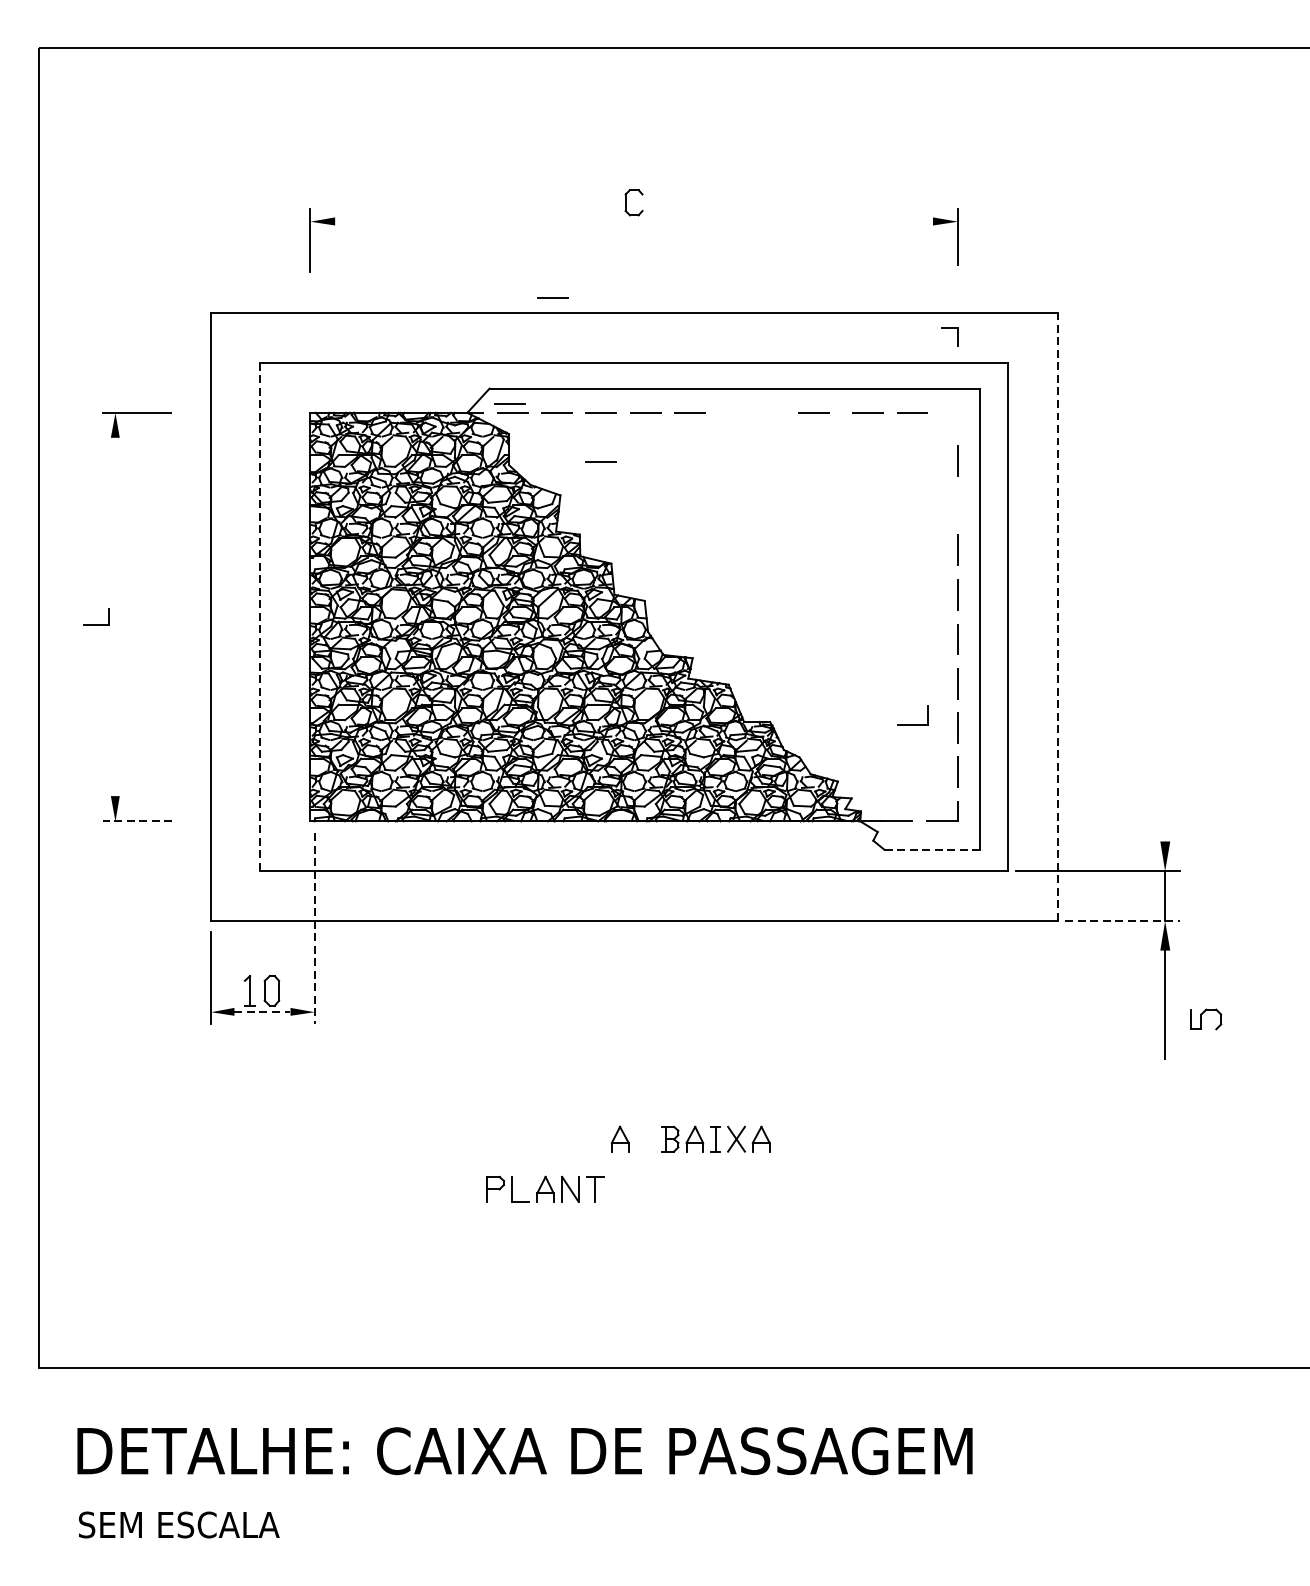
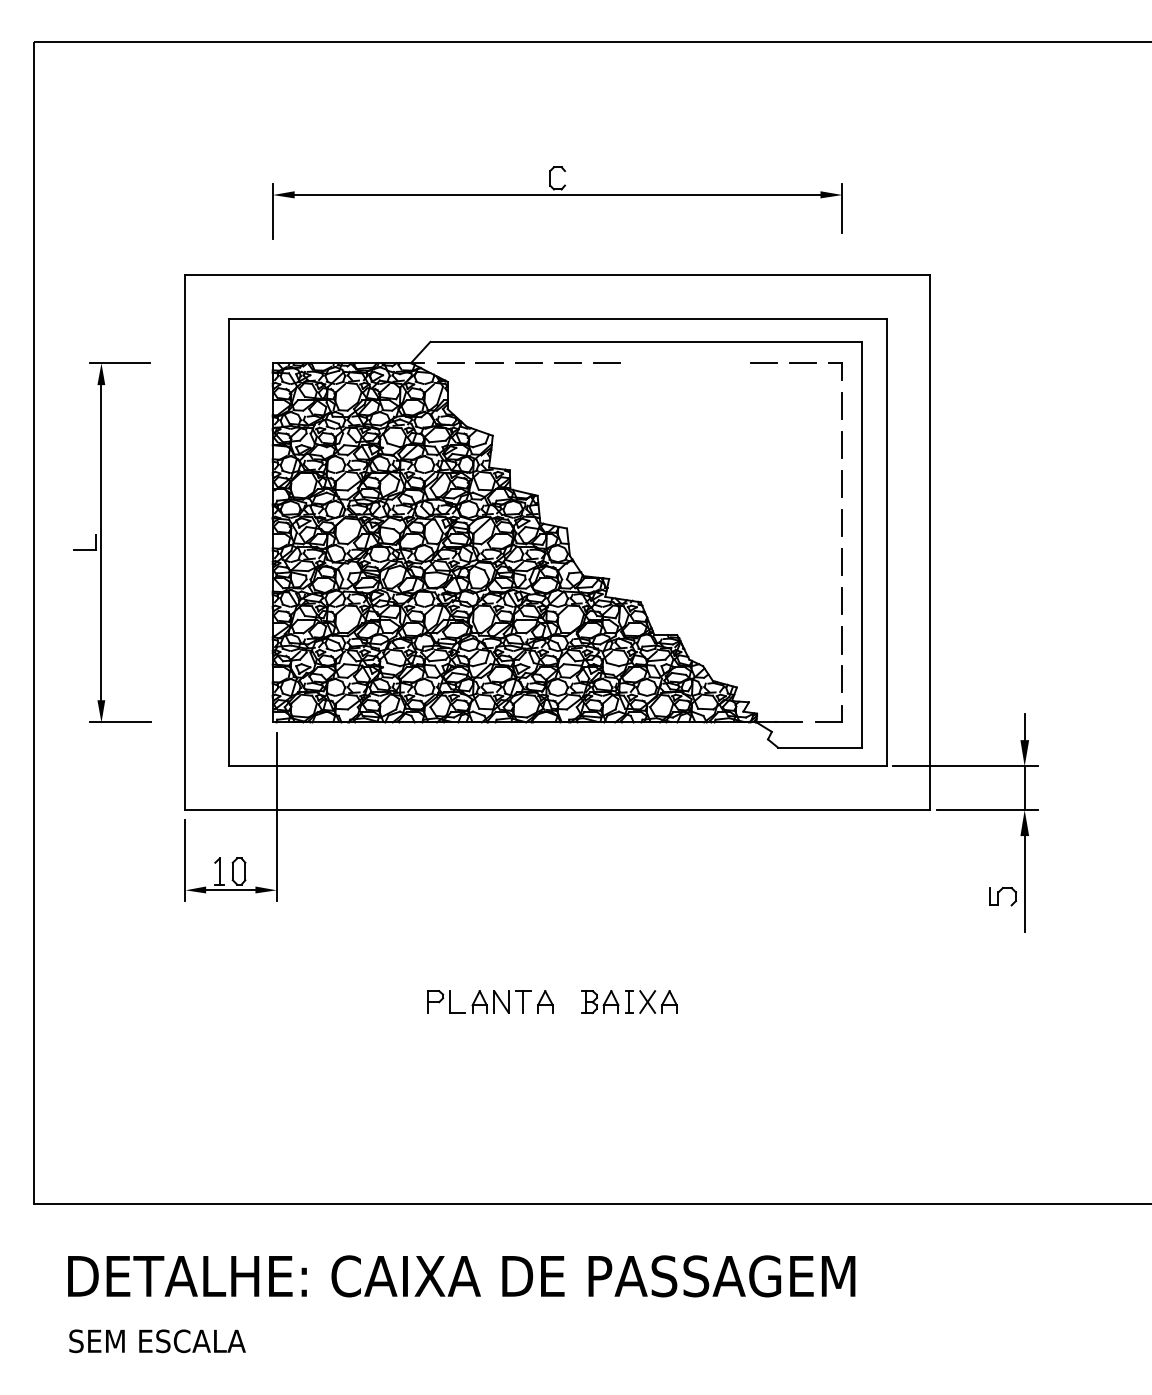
line: (633, 222) -> (557, 195), added
line: (552, 297) -> (485, 261), removed
part: (950, 337) -> (835, 371), moved
line: (510, 403) -> (448, 354), removed
line: (813, 412) -> (715, 362), removed
line: (600, 460) -> (528, 405), removed
line: (956, 505) -> (841, 444), added
line: (115, 616) -> (101, 542), added
line: (261, 616) -> (229, 542), dashed -> solid
line: (1058, 616) -> (930, 542), dashed -> solid
part: (912, 723) -> (802, 636), removed
line: (137, 821) -> (120, 722), dashed -> solid
line: (1164, 825) -> (1024, 726), added
line: (931, 849) -> (819, 747), dashed -> solid
line: (1122, 920) -> (987, 809), dashed -> solid
line: (314, 928) -> (276, 816), dashed -> solid
line: (262, 1012) -> (230, 890), dashed -> solid
part: (1205, 1019) -> (1002, 896), moved
part: (545, 1188) -> (479, 1001), moved

